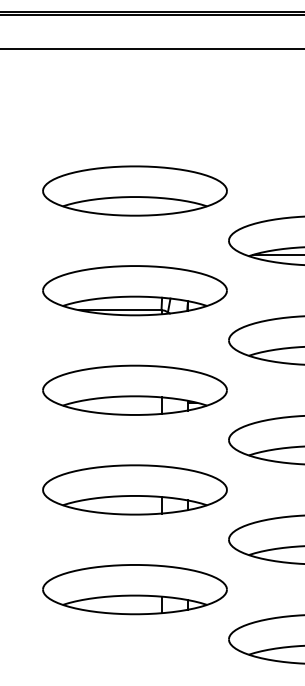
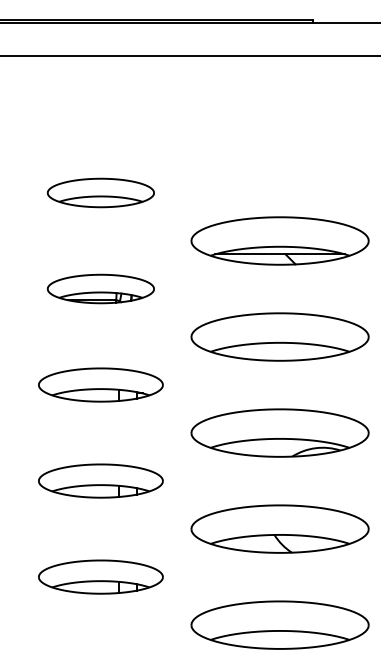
part: (134, 190) -> (100, 192), size x0.6
part: (134, 290) -> (100, 288), size x0.6
part: (134, 389) -> (100, 384), size x0.7
part: (134, 489) -> (100, 480), size x0.7
part: (134, 588) -> (100, 576), size x0.7

